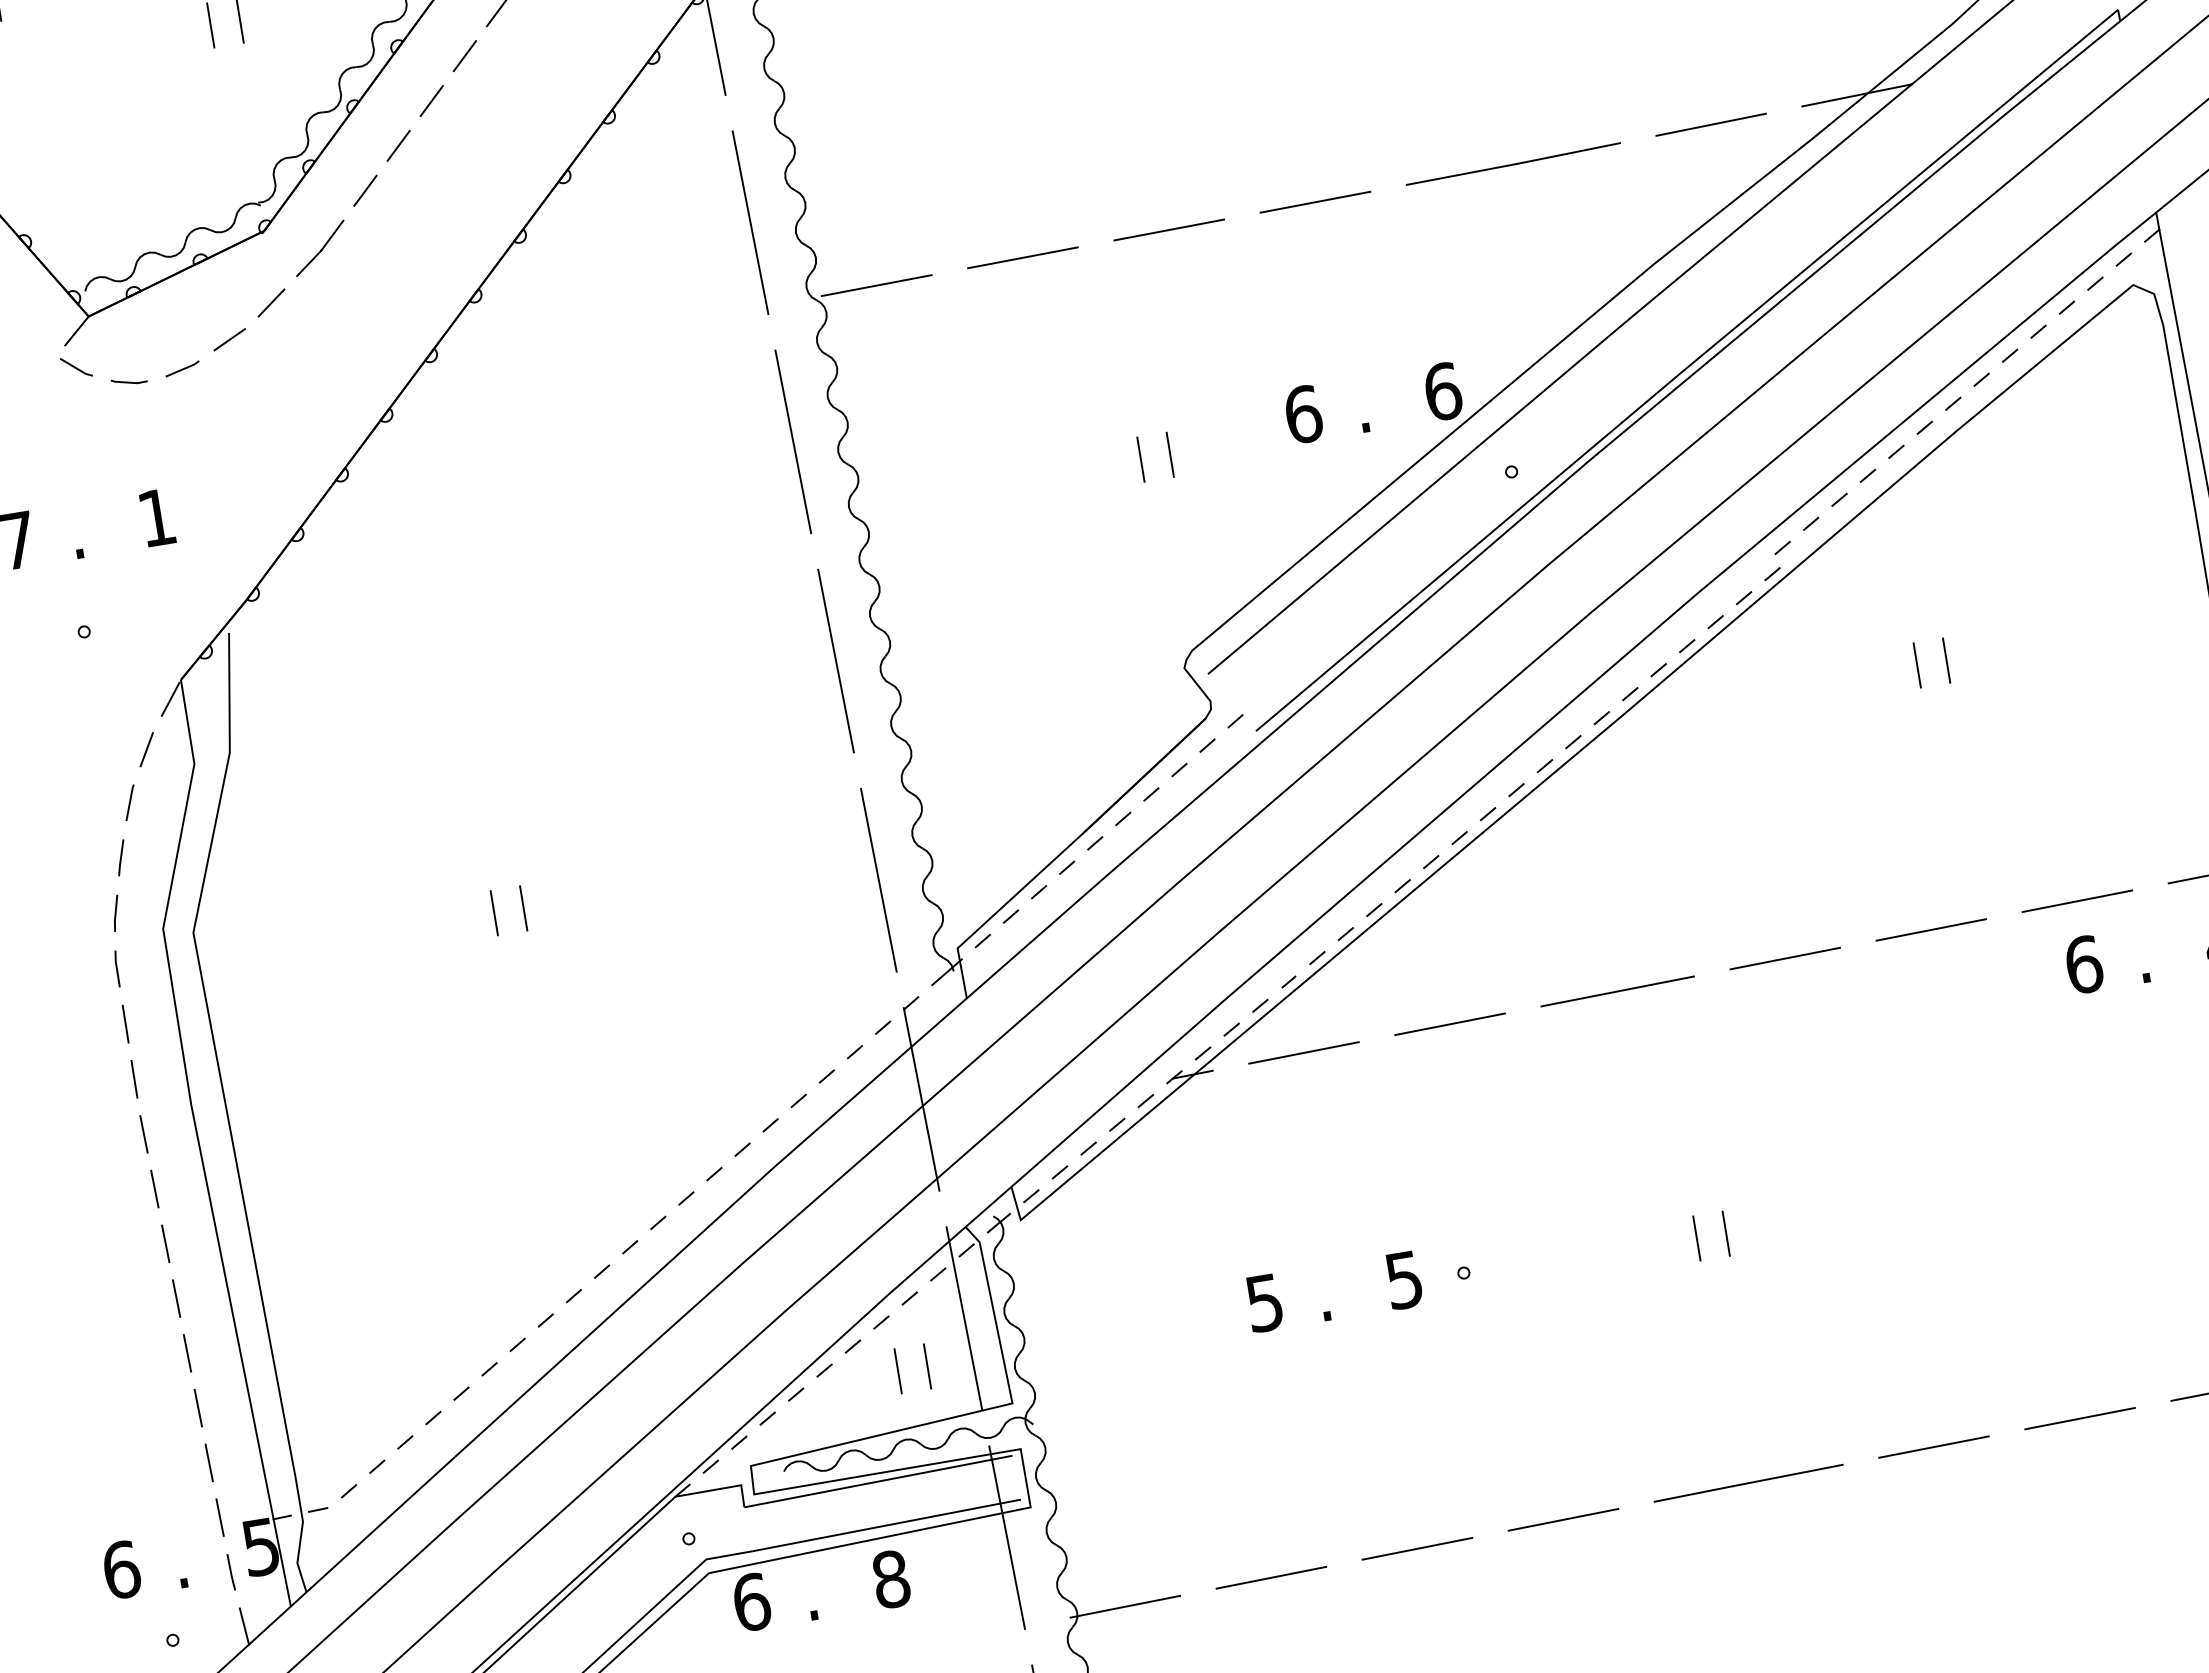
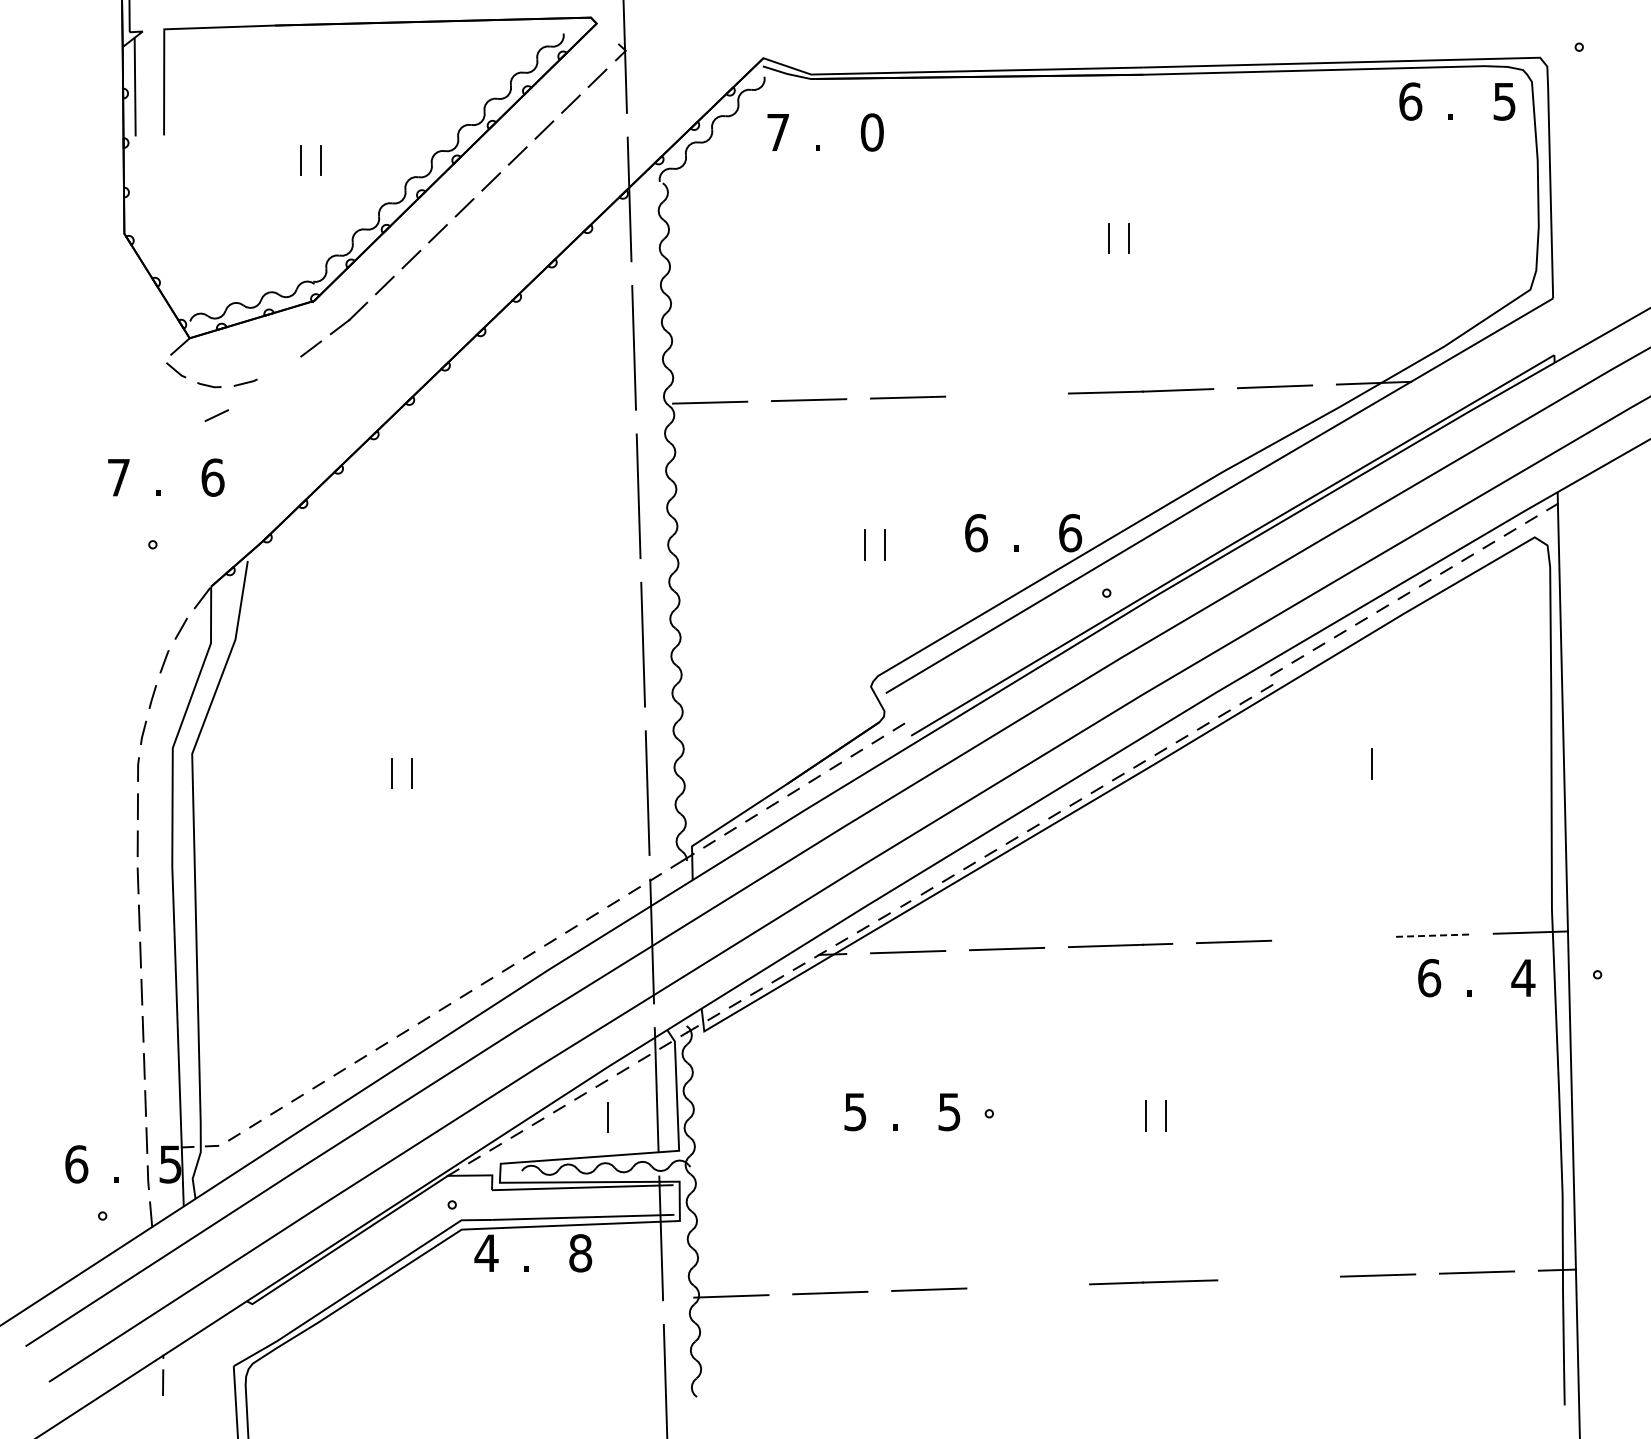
line: (1314, 202) -> (1006, 395), removed
line: (229, 339) -> (216, 415), moved
text: (156, 517) -> (212, 477), 1 -> 6
line: (1917, 664) -> (1352, 763), removed
line: (2076, 901) -> (1431, 935), solid -> dashed
line: (1930, 929) -> (1332, 938), removed
line: (927, 1366) -> (627, 1117), removed
line: (1934, 1447) -> (1279, 1278), removed
line: (1563, 1519) -> (1028, 1286), removed
text: (751, 1602) -> (486, 1253), 6 -> 4

